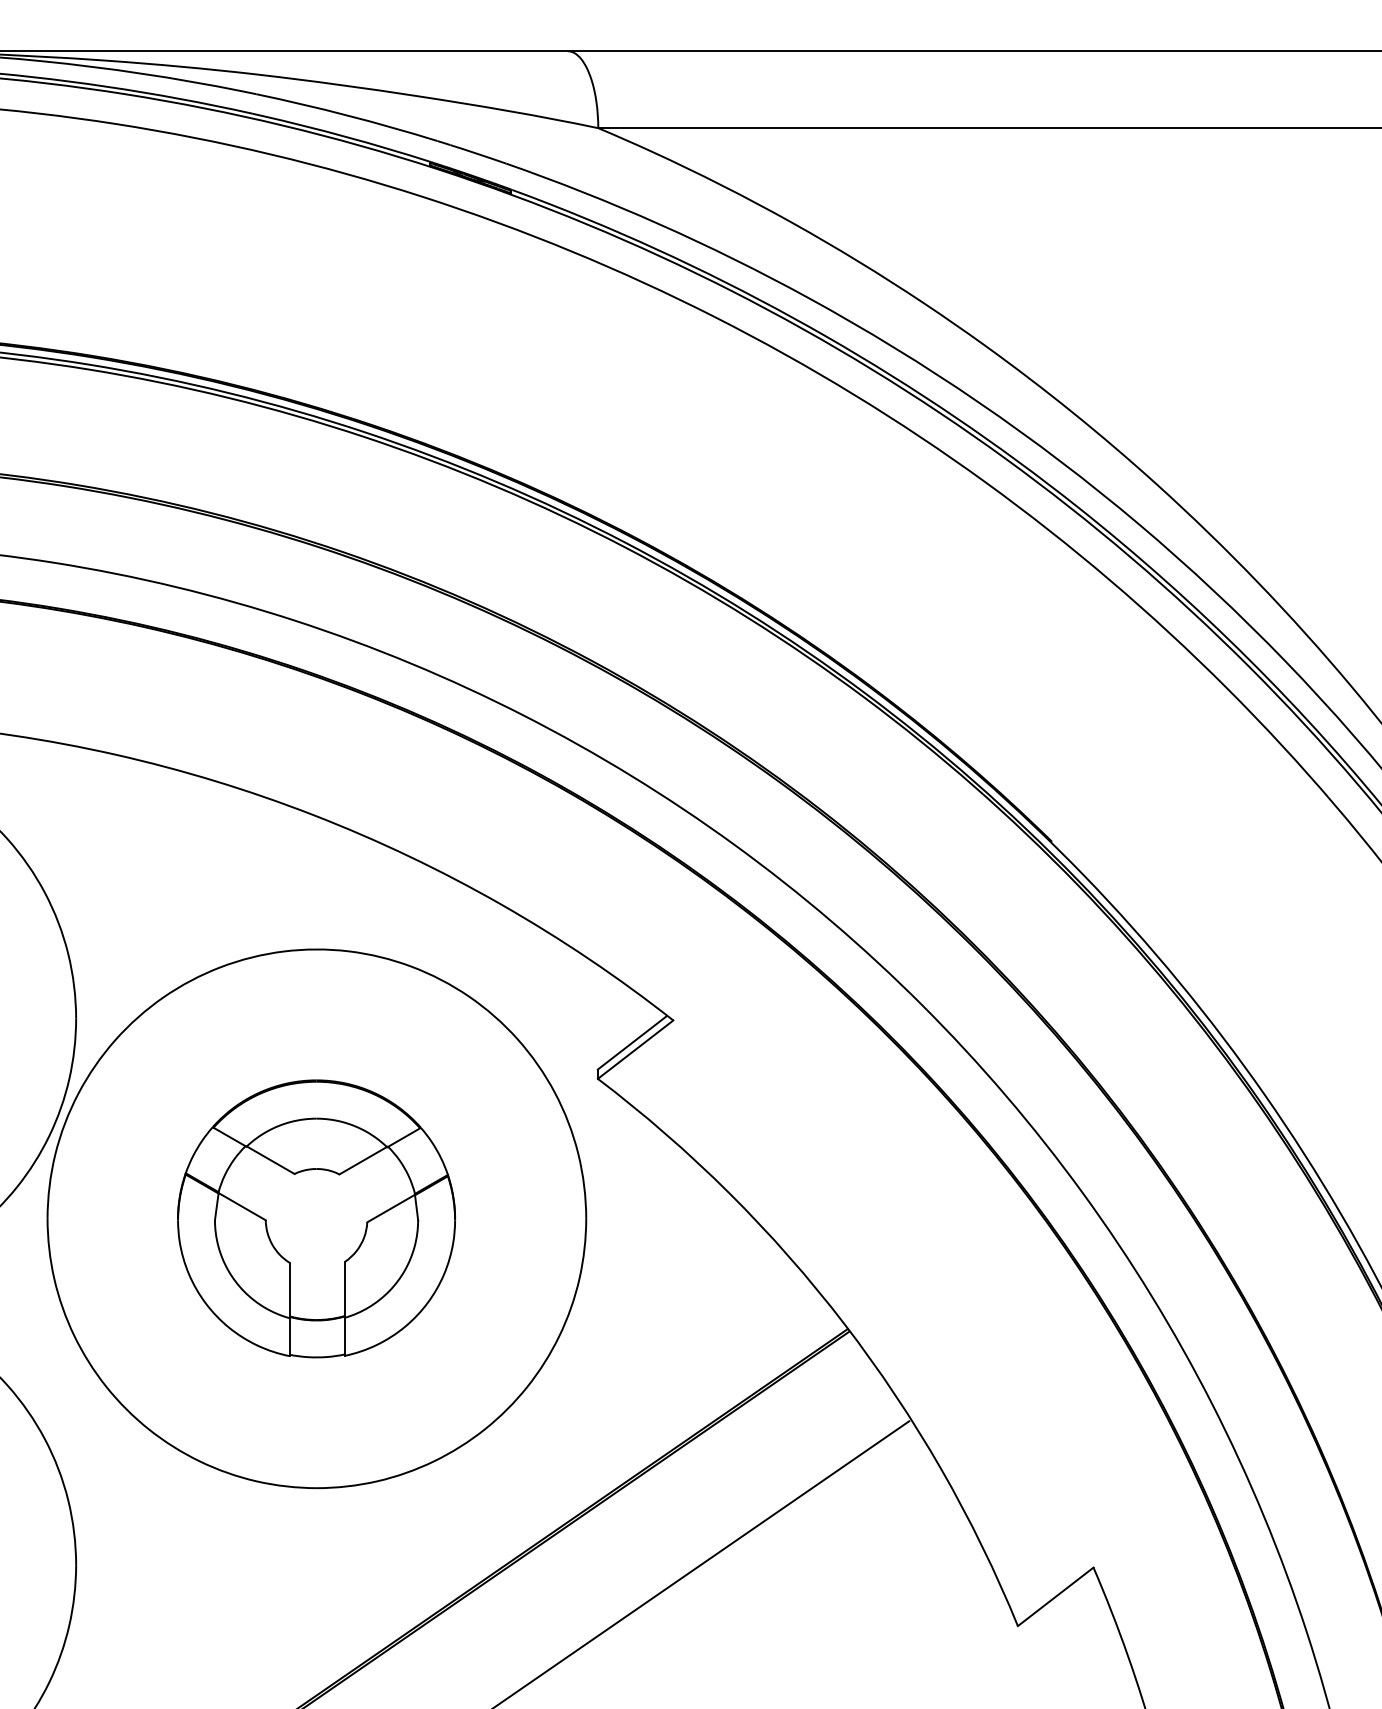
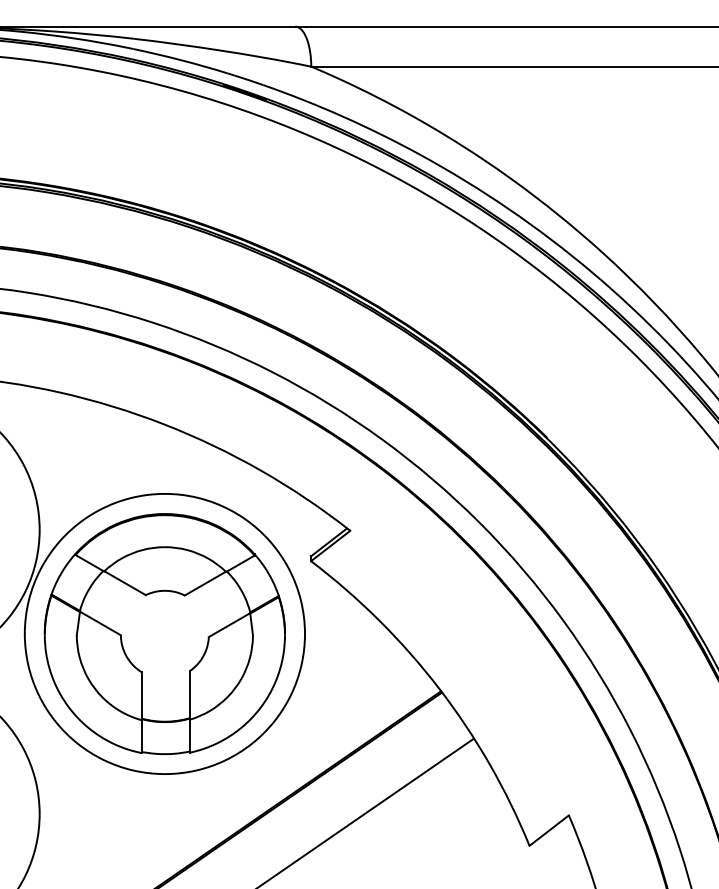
part: (316, 1217) -> (164, 633), size x1.67

